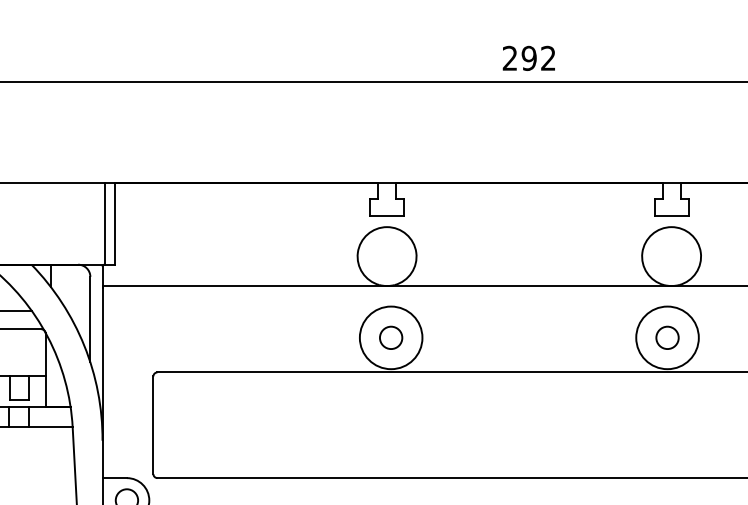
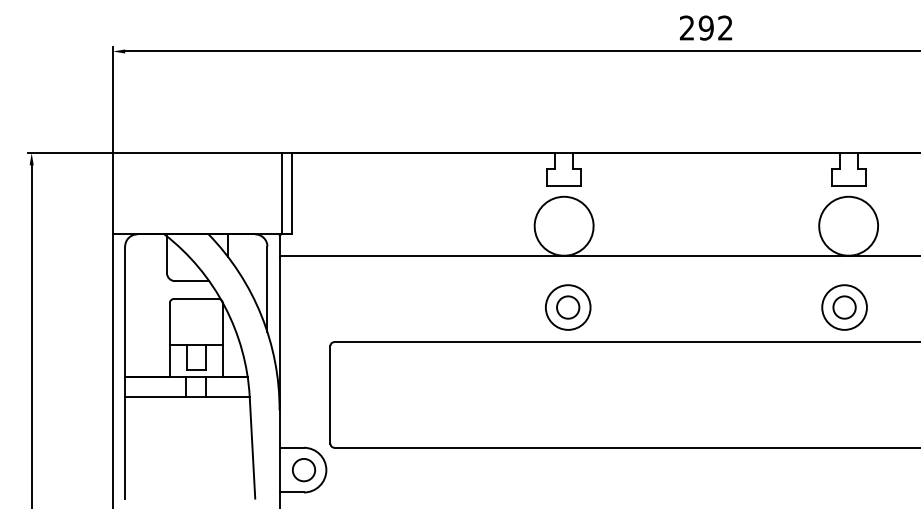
circle: (390, 337) -> (567, 307), size x0.71
circle: (667, 337) -> (844, 307), size x0.71

